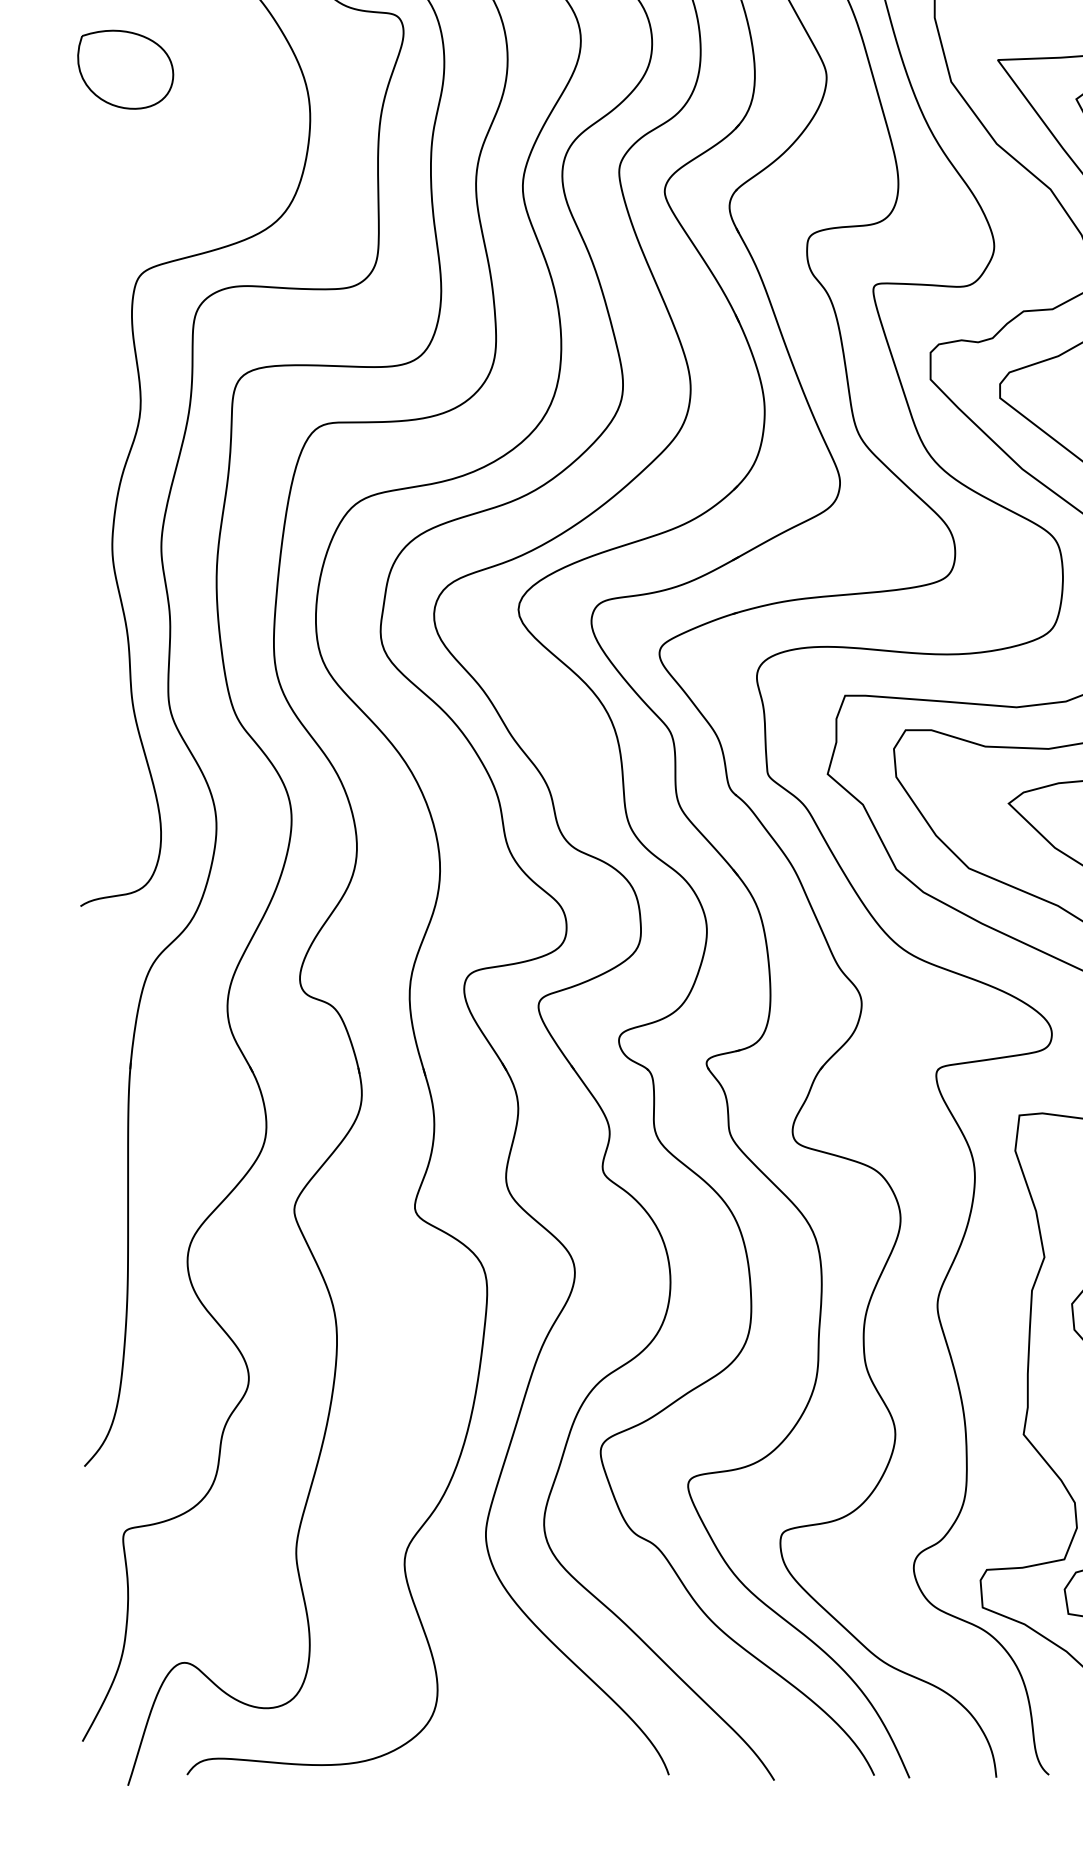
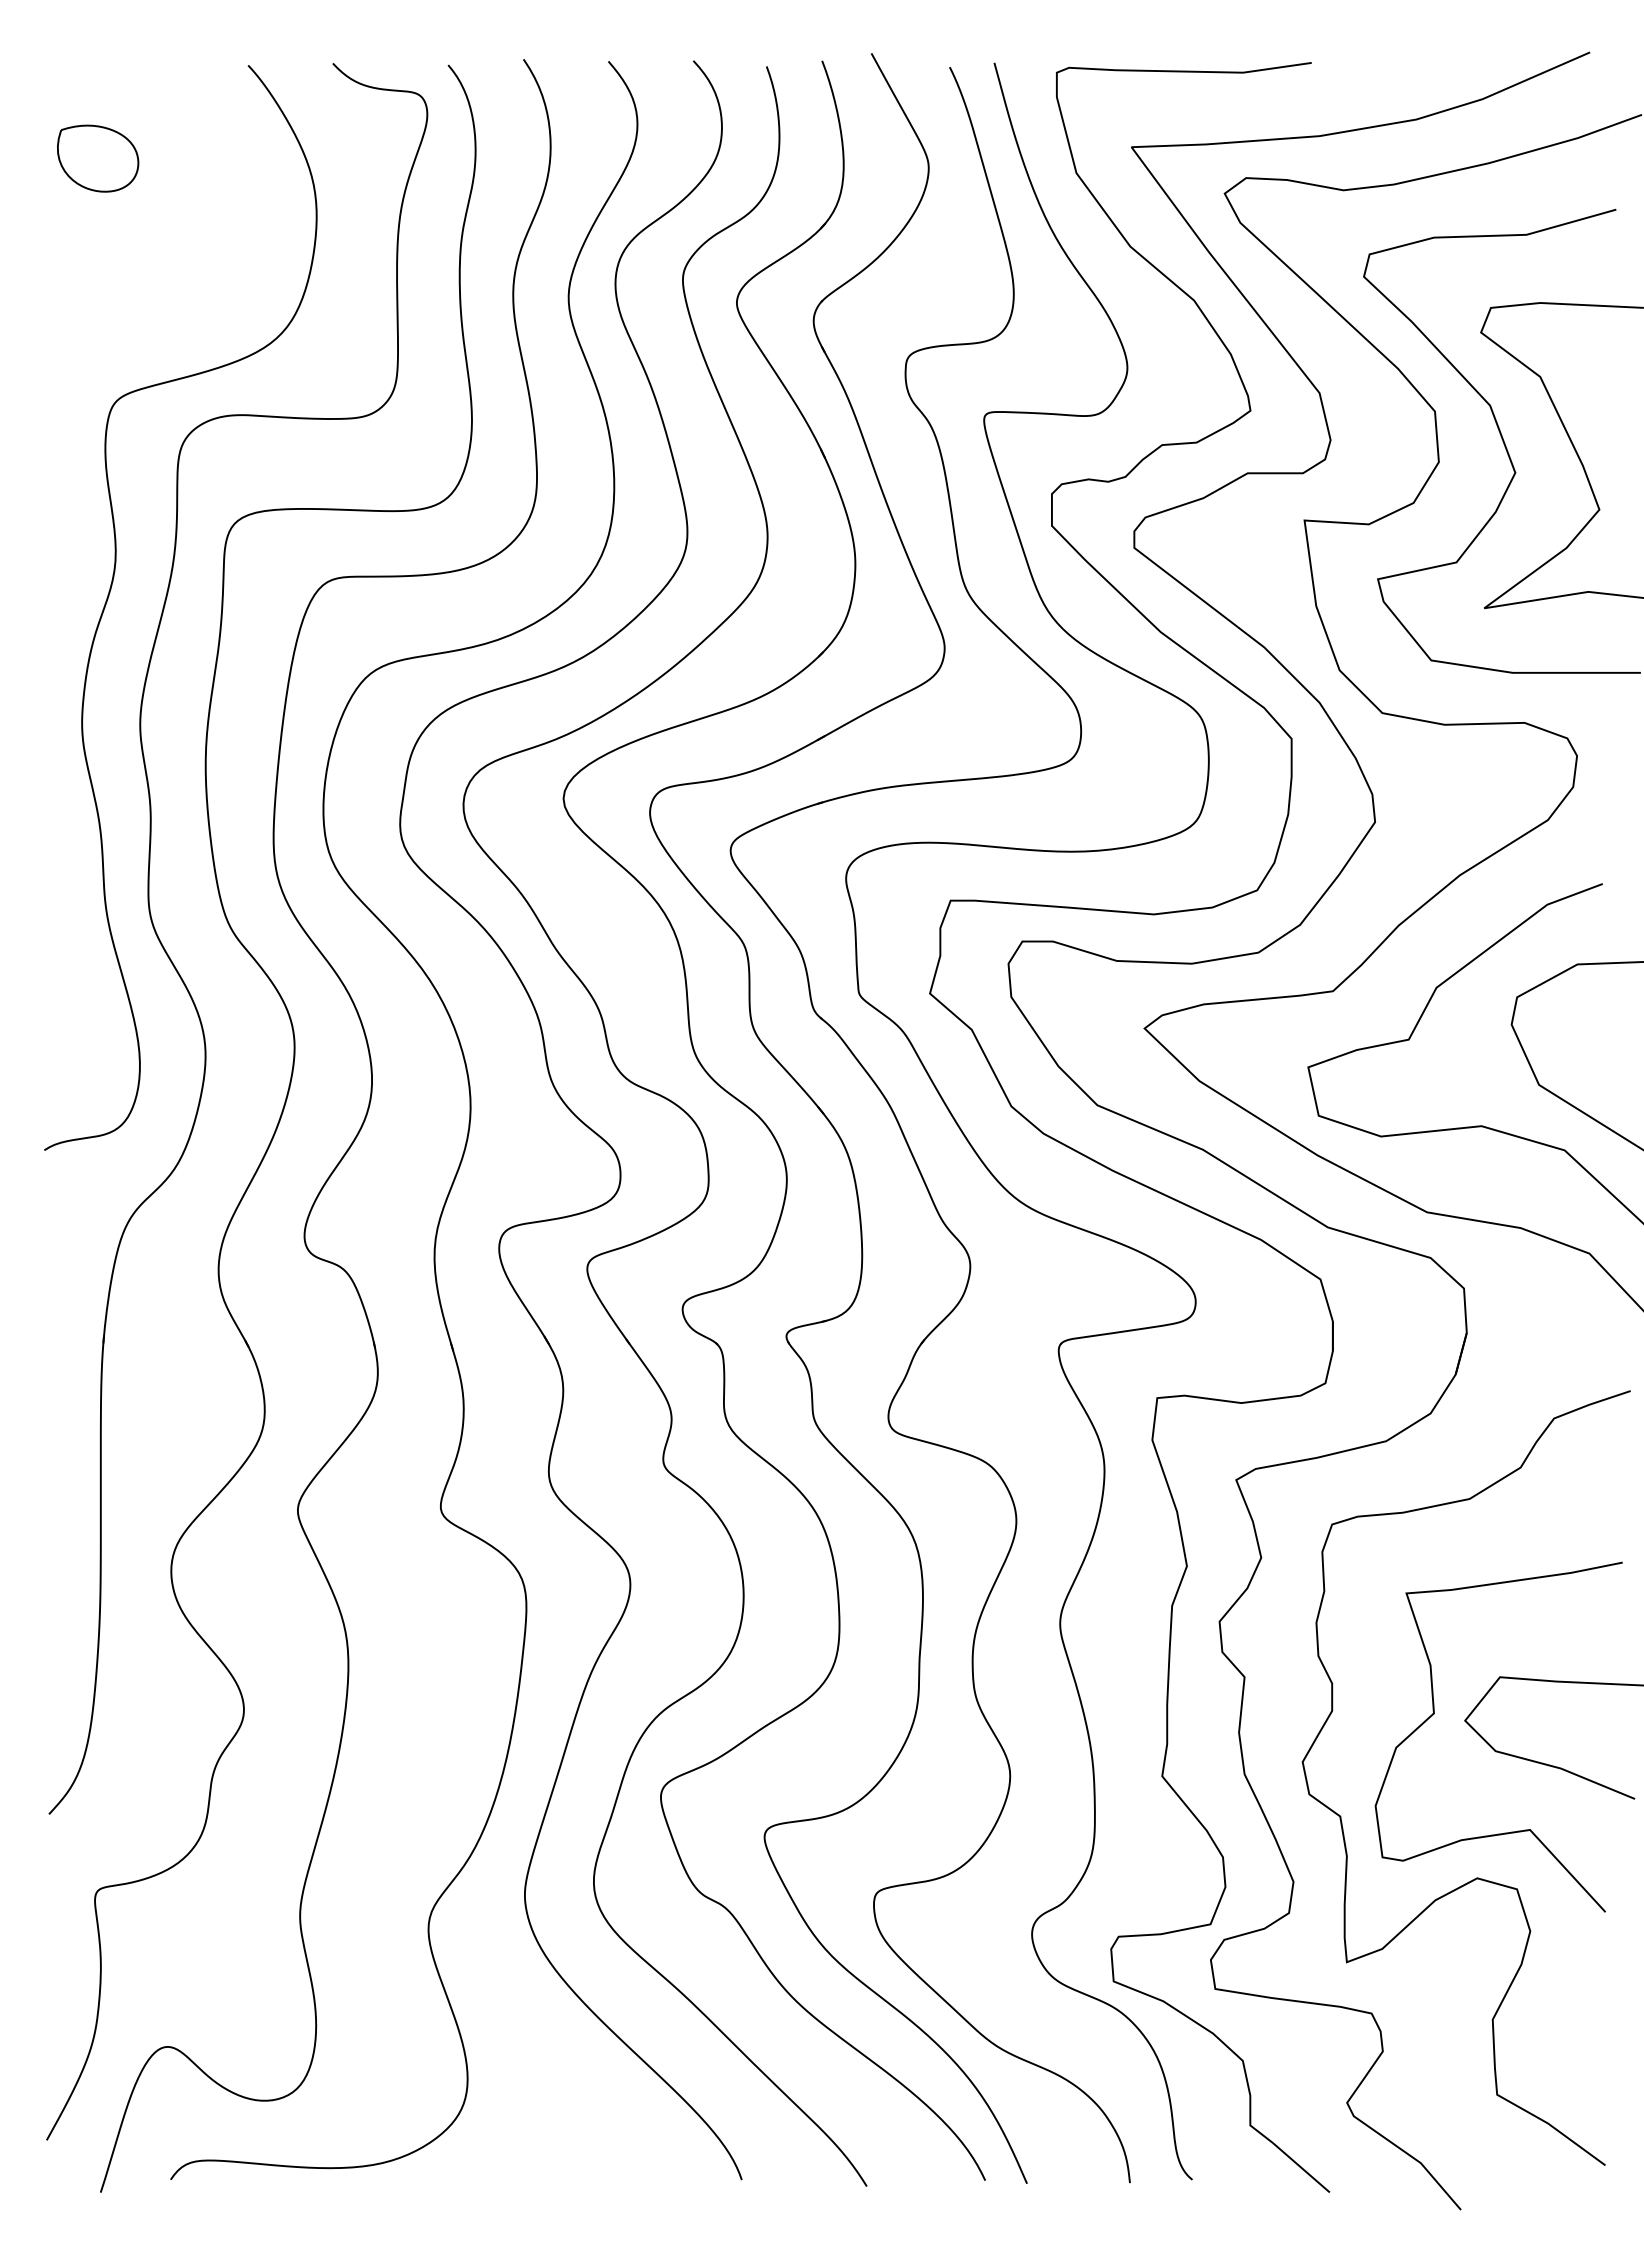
part: (126, 69) -> (98, 158), size x0.71

